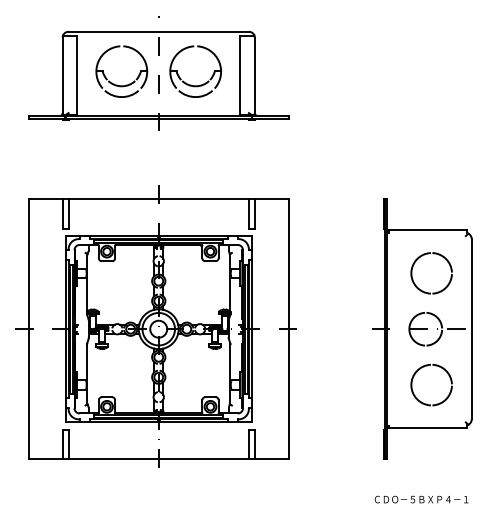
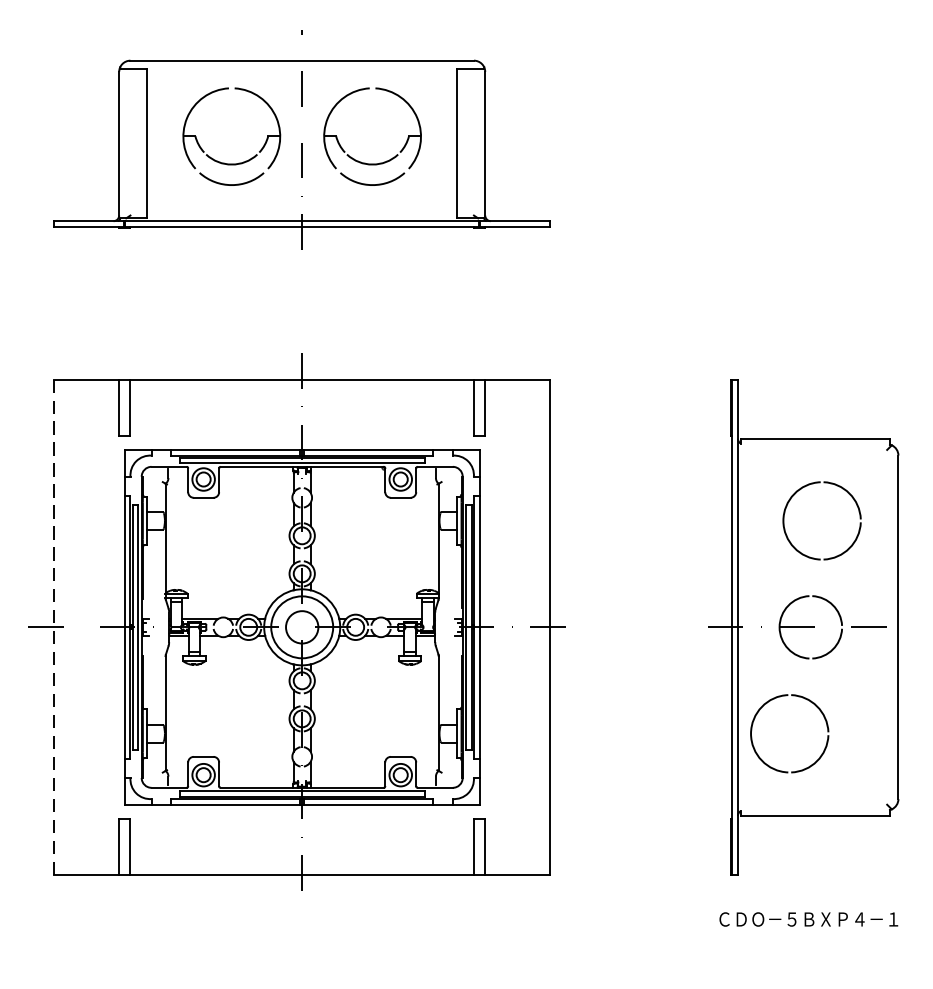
line: (28, 329) -> (54, 627), solid -> dashed
part: (416, 396) -> (760, 755), moved
text: (421, 499) -> (808, 919), moved

